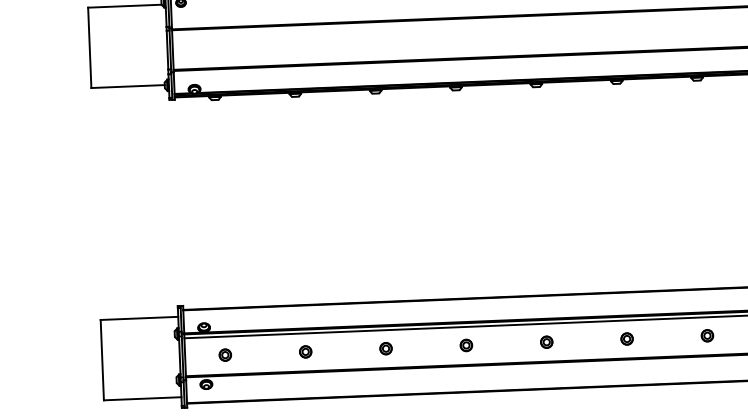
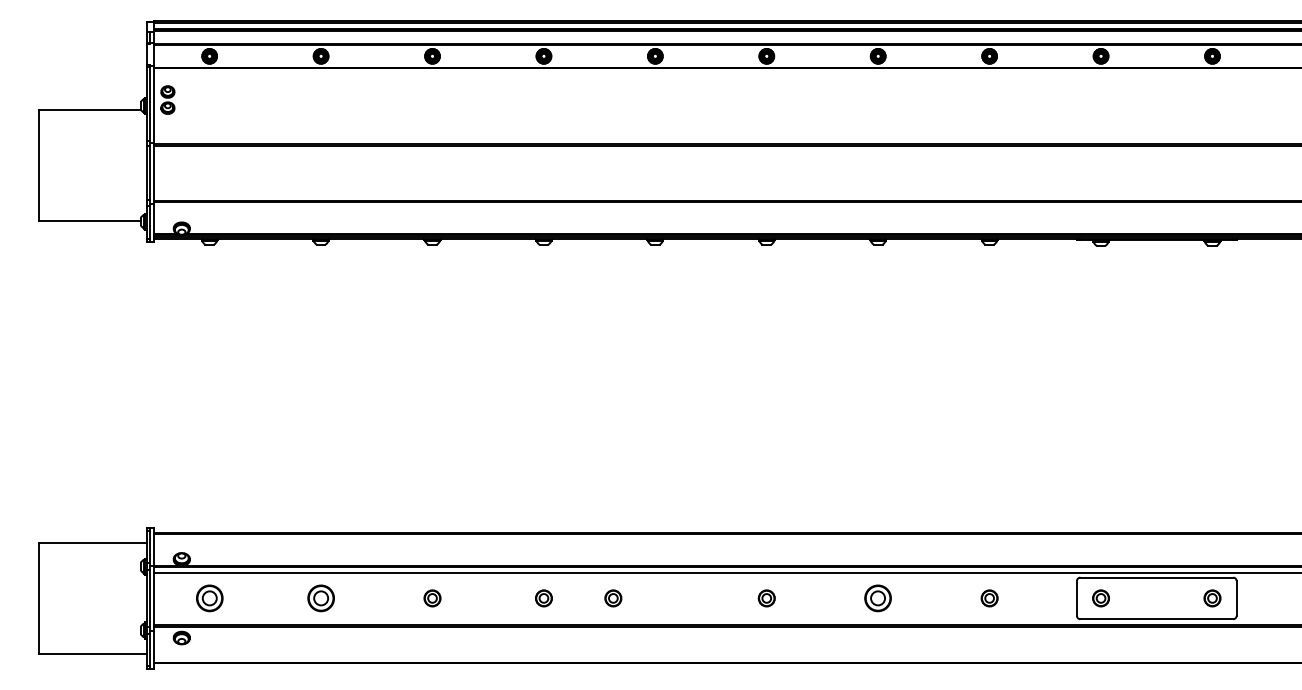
part: (707, 335) -> (878, 598), size x1.6
part: (546, 342) -> (613, 598), moved
part: (305, 351) -> (320, 598), size x1.6
part: (225, 355) -> (209, 598), size x1.6

